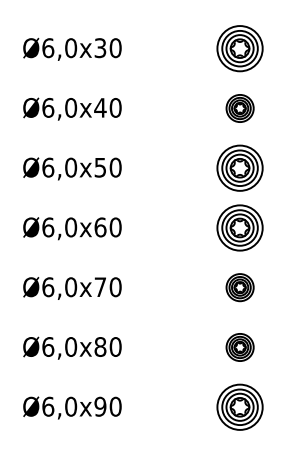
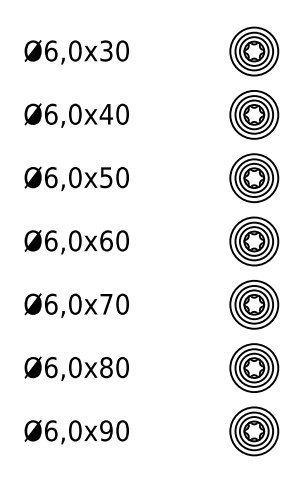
part: (240, 108) -> (254, 114), size x1.67
part: (240, 287) -> (254, 304), size x1.67
part: (240, 346) -> (254, 367), size x1.67

